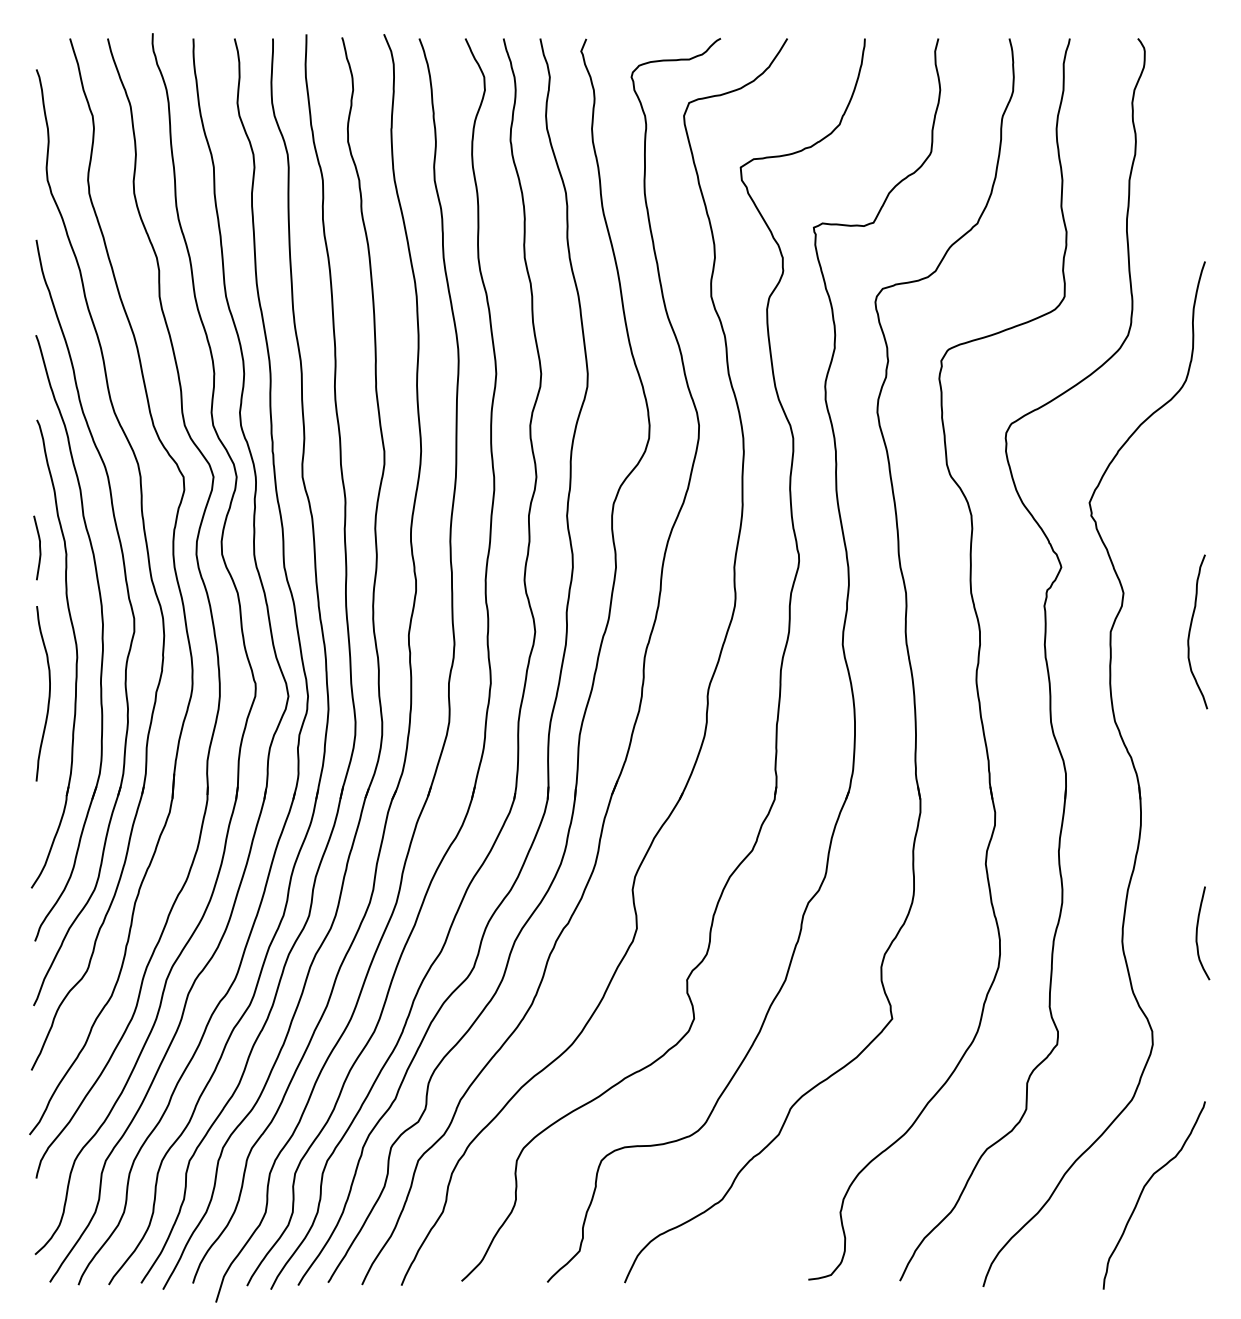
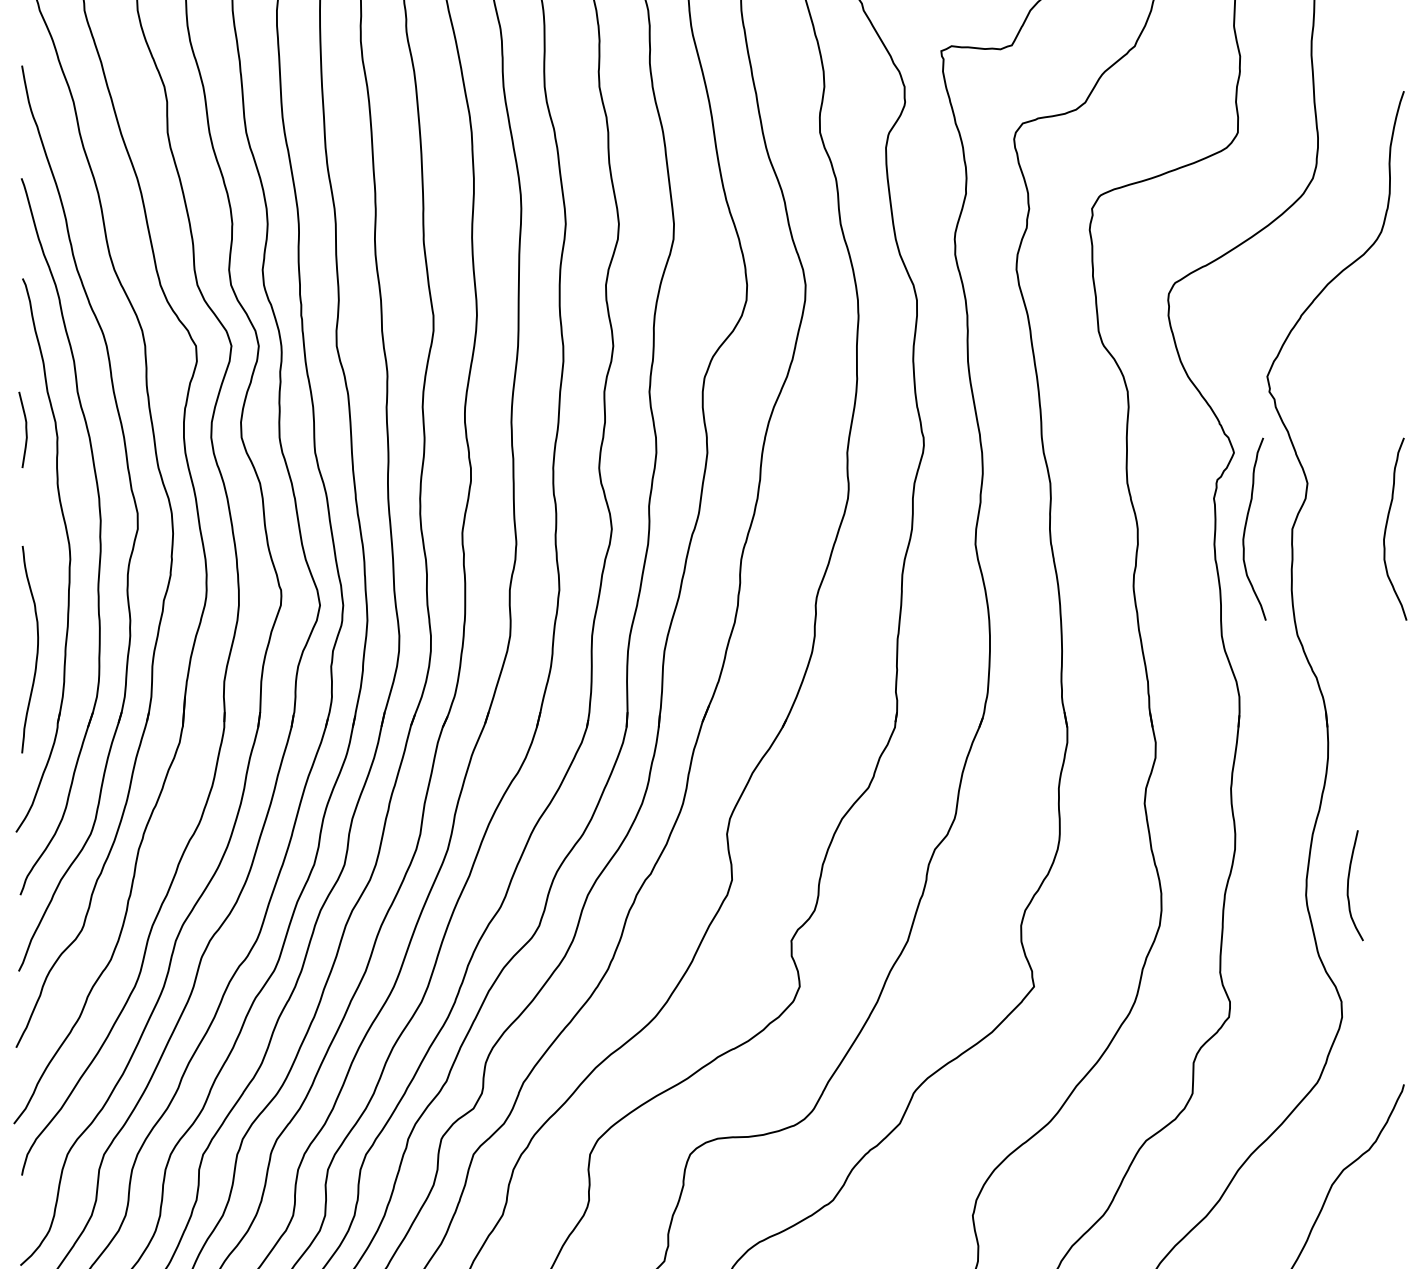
curve: (1072, 628) -> (1247, 525), added
curve: (48, 693) -> (36, 649), moved
curve: (1197, 933) -> (1348, 885), moved

